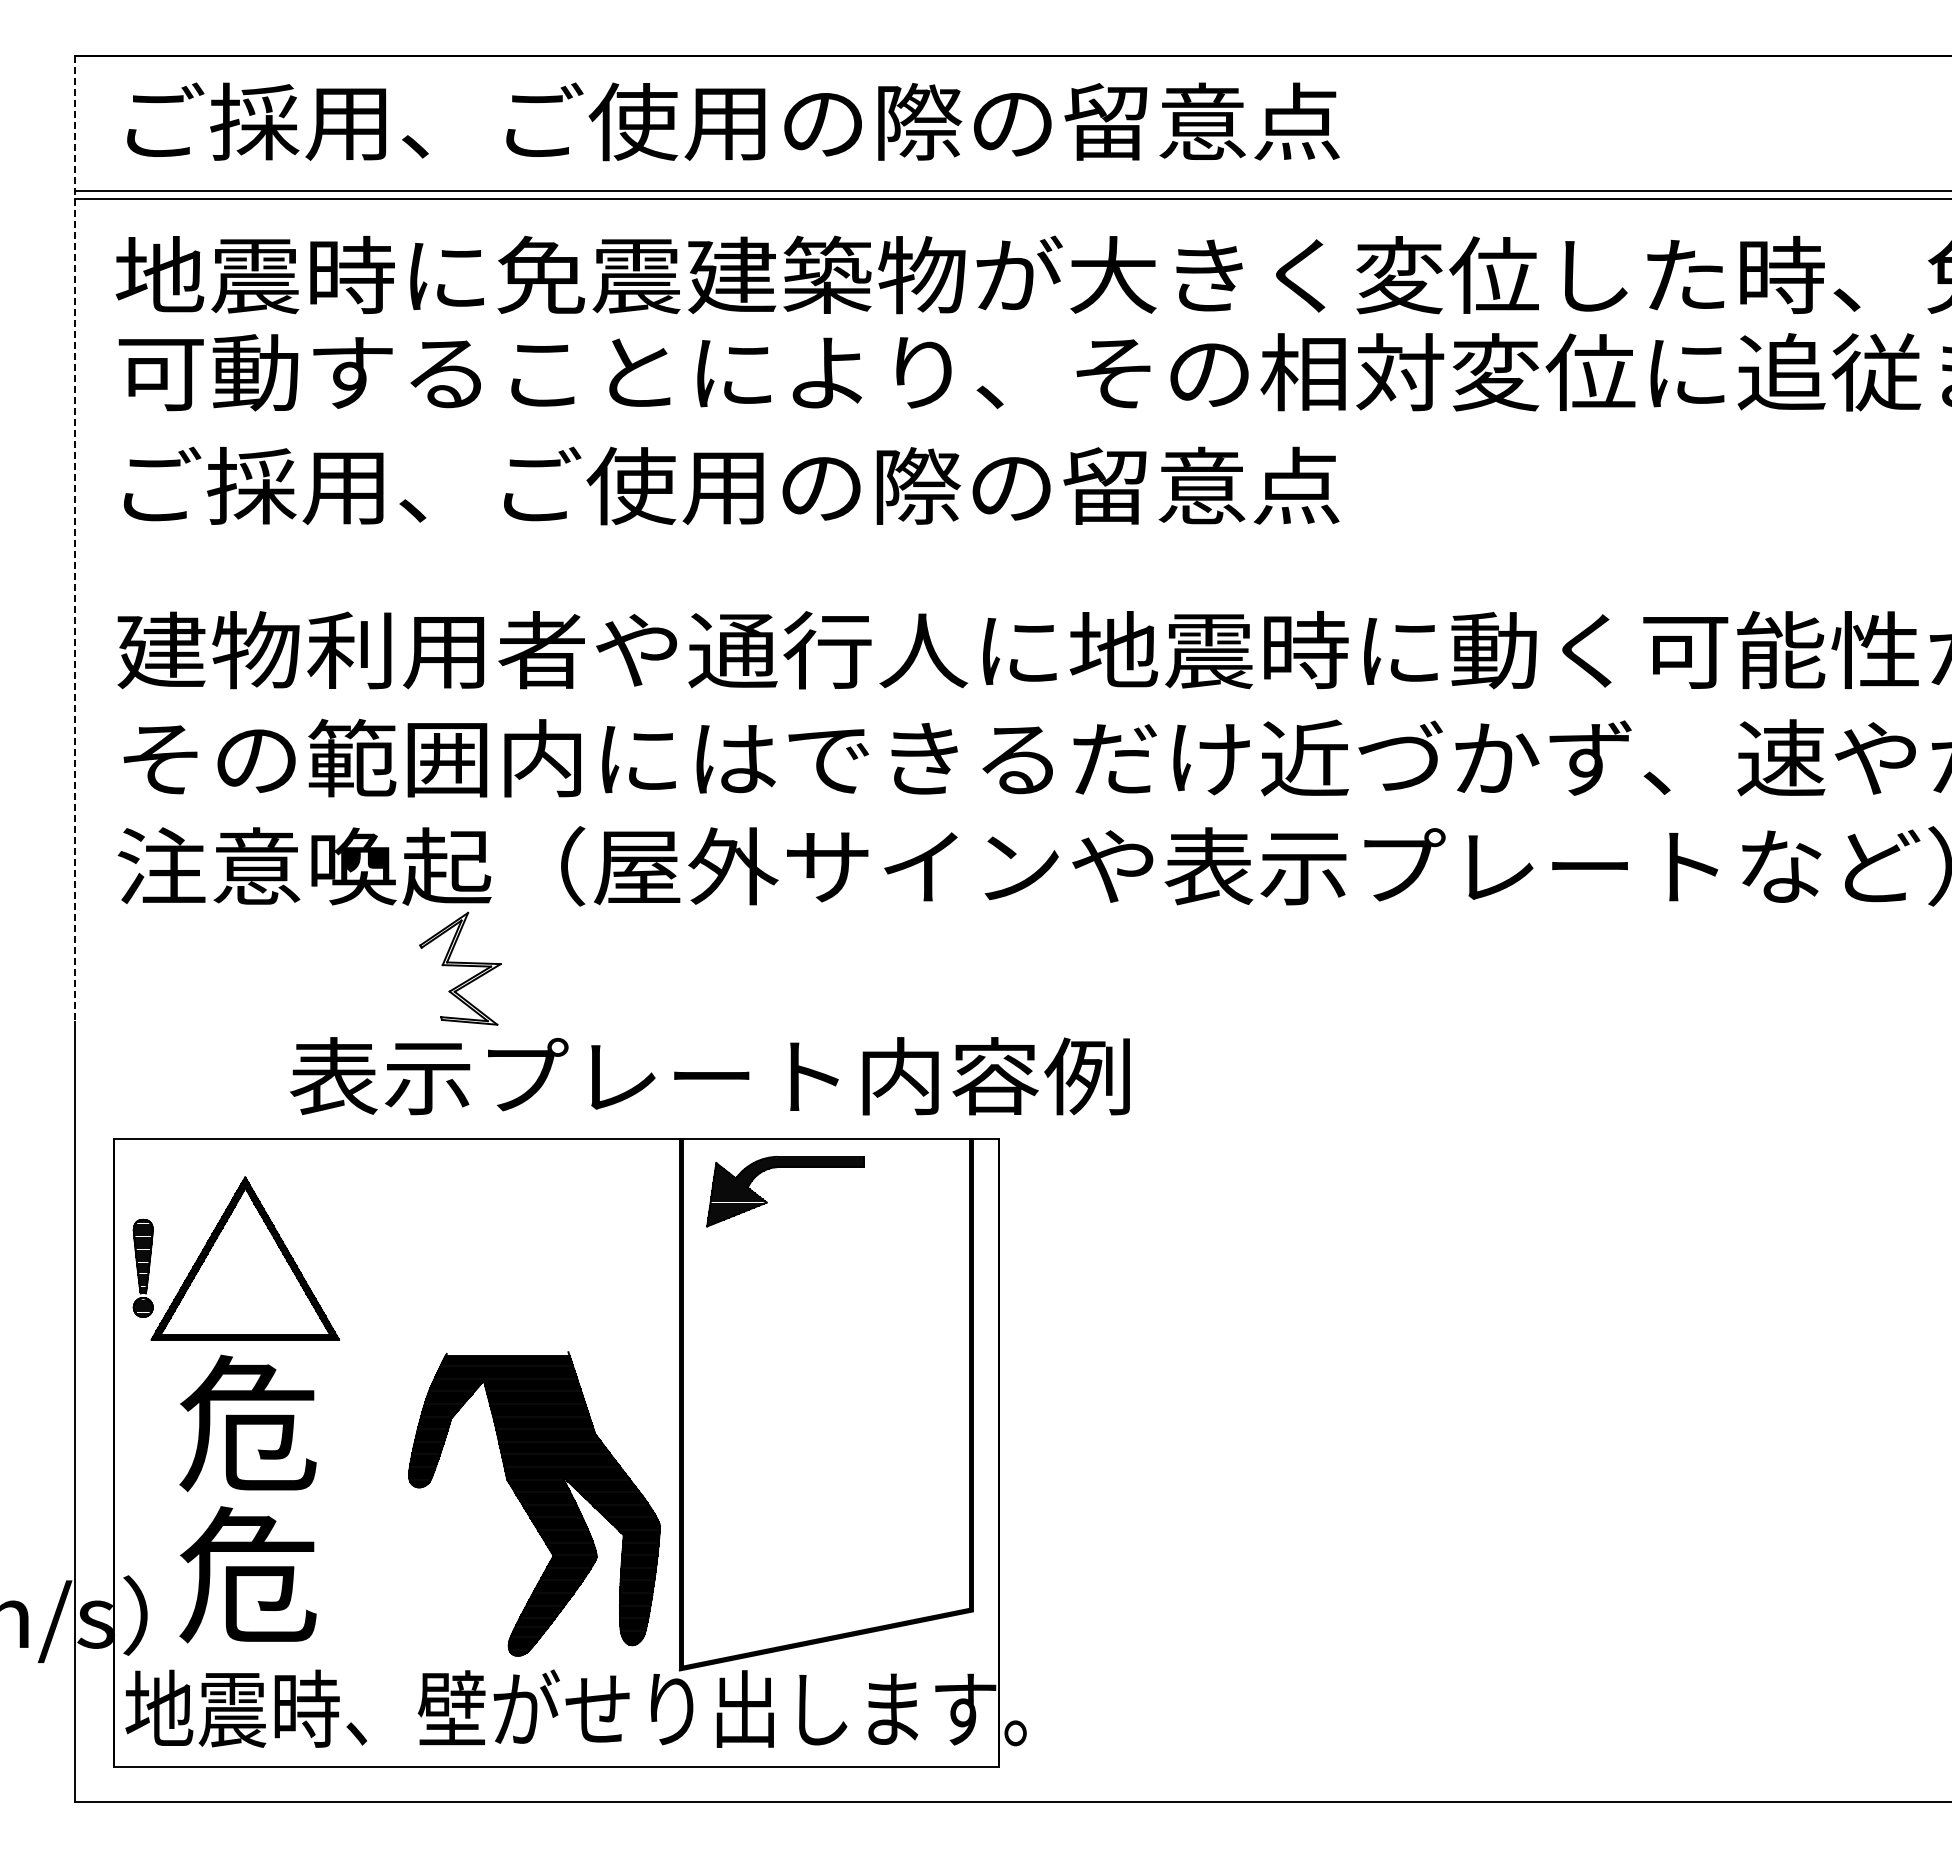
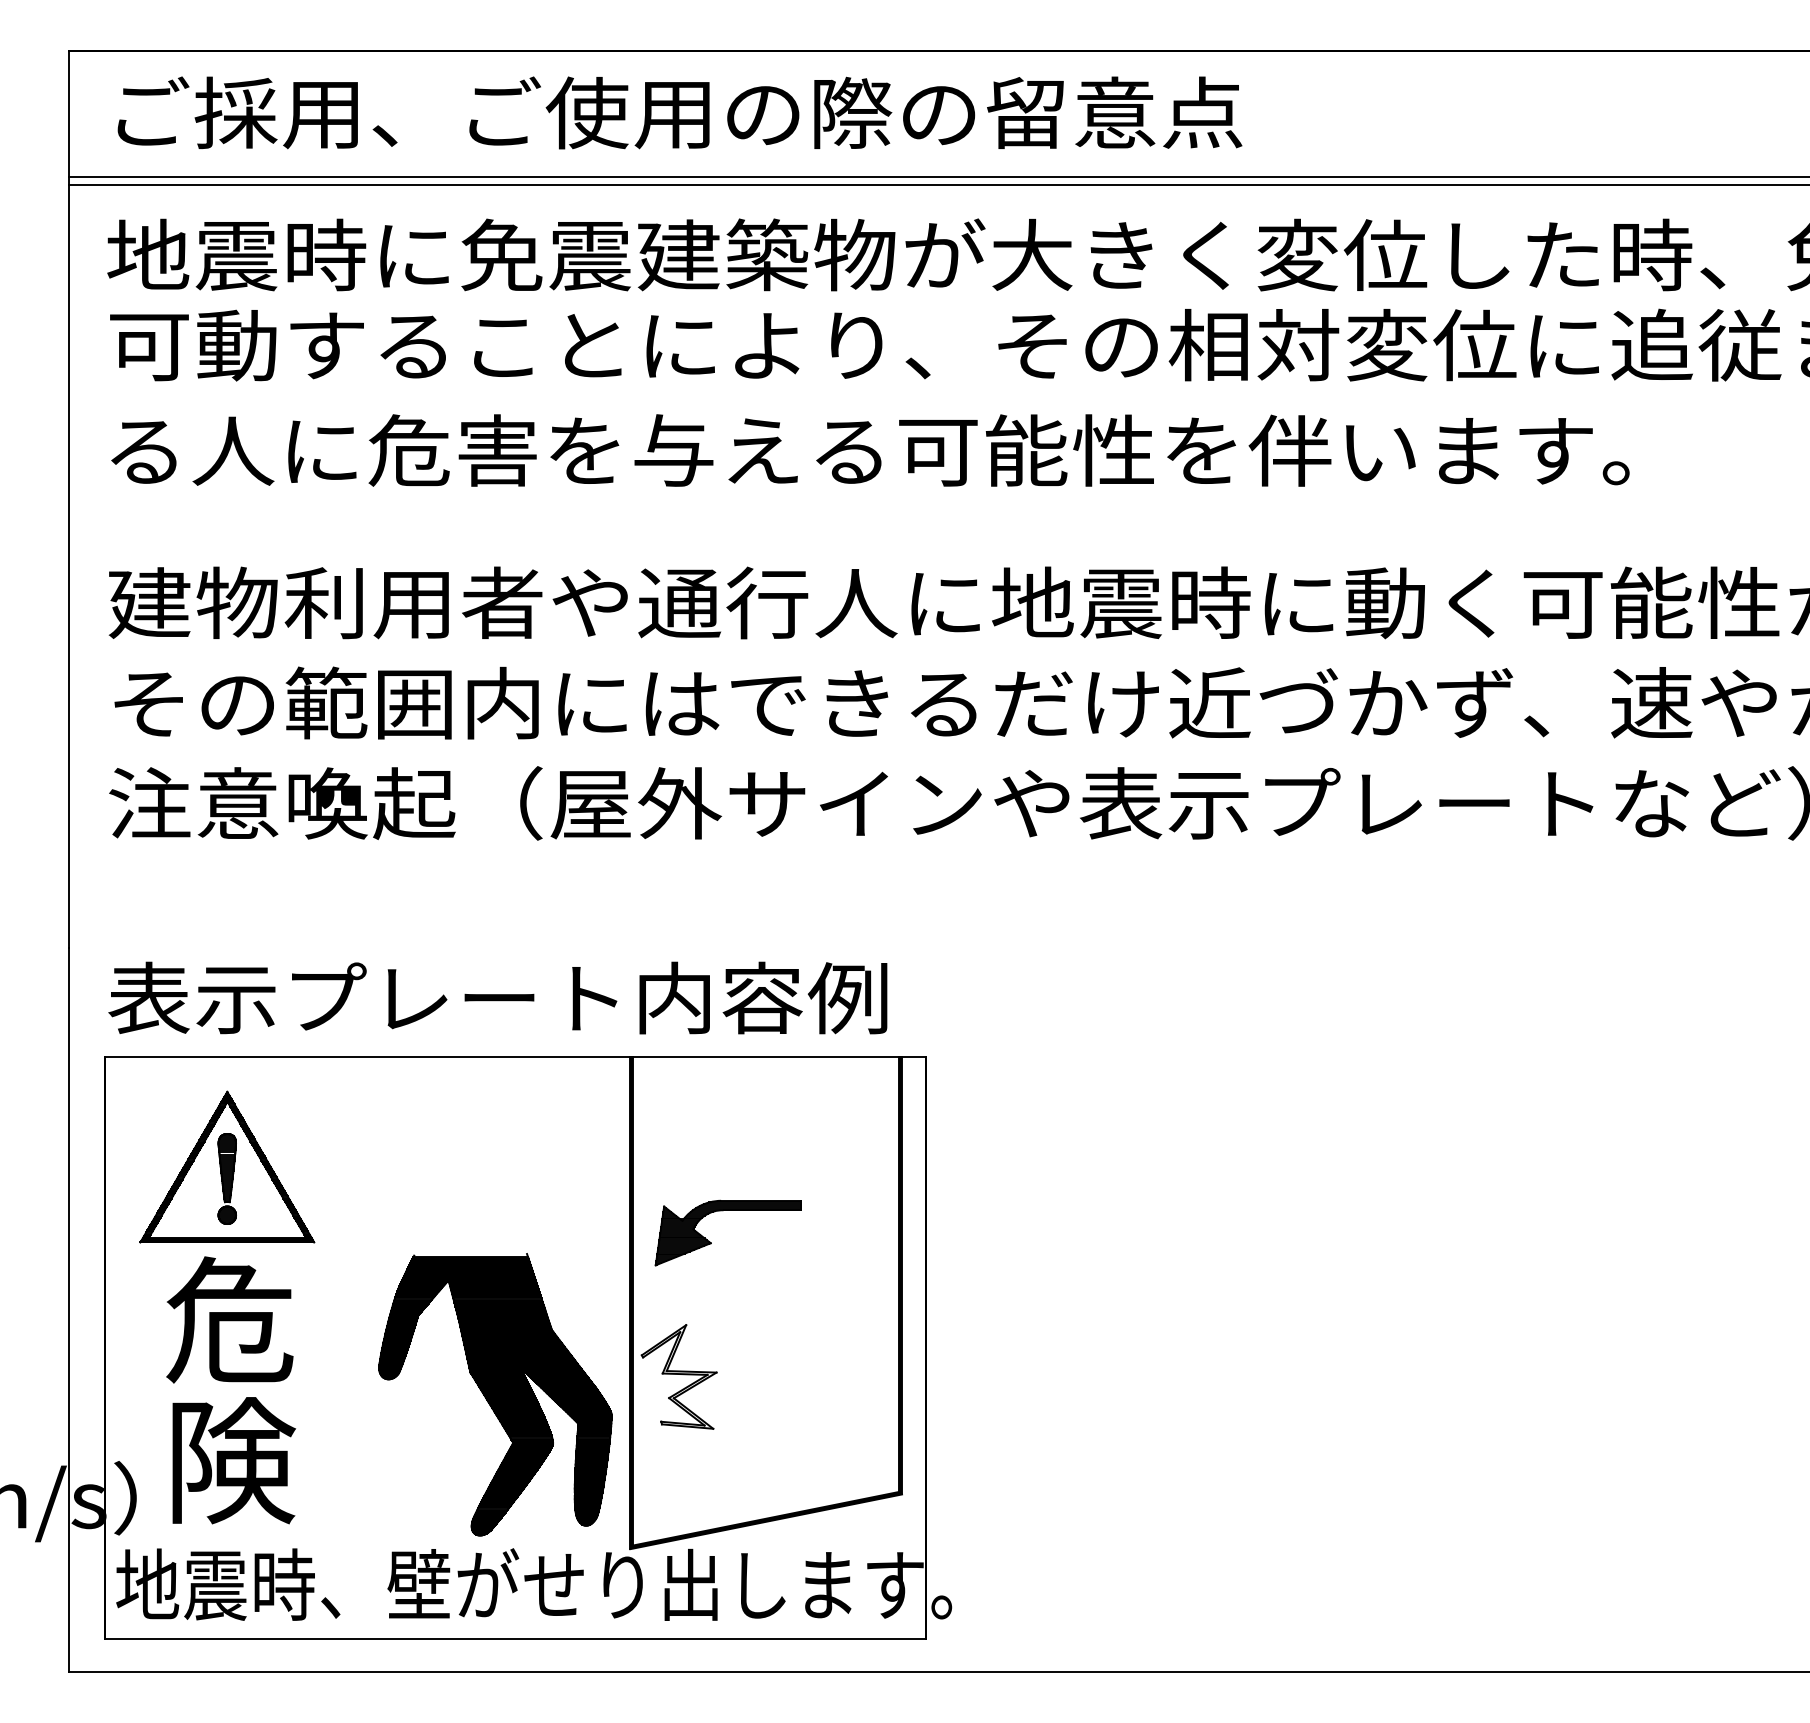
text: (938, 485) -> (870, 450), ご採用、ご使用の際の留意点 -> る人に危害を与える可能性を伴います。
line: (74, 539) -> (68, 500), dashed -> solid
part: (460, 968) -> (679, 1376), moved
text: (709, 1076) -> (497, 998), moved
part: (767, 1201) -> (711, 1242), moved
part: (142, 1267) -> (226, 1178), moved
text: (249, 1574) -> (231, 1460), 危 -> 険

